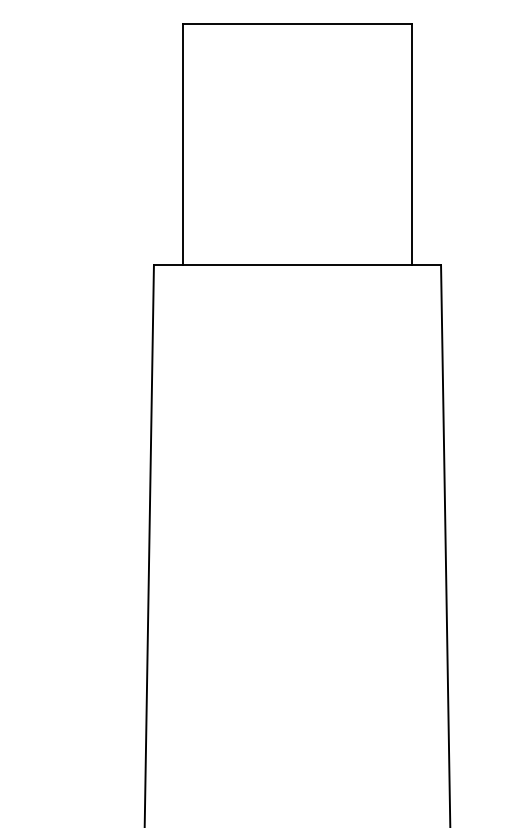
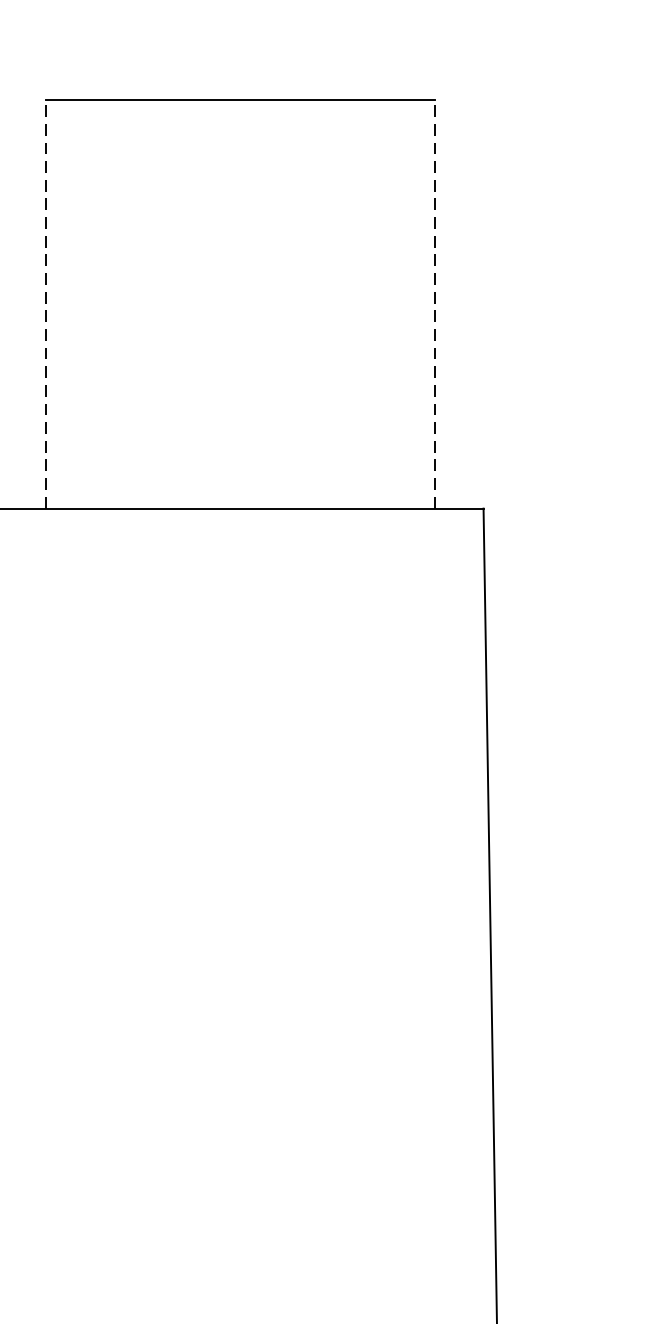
line: (182, 144) -> (45, 304), solid -> dashed
line: (412, 144) -> (435, 304), solid -> dashed

